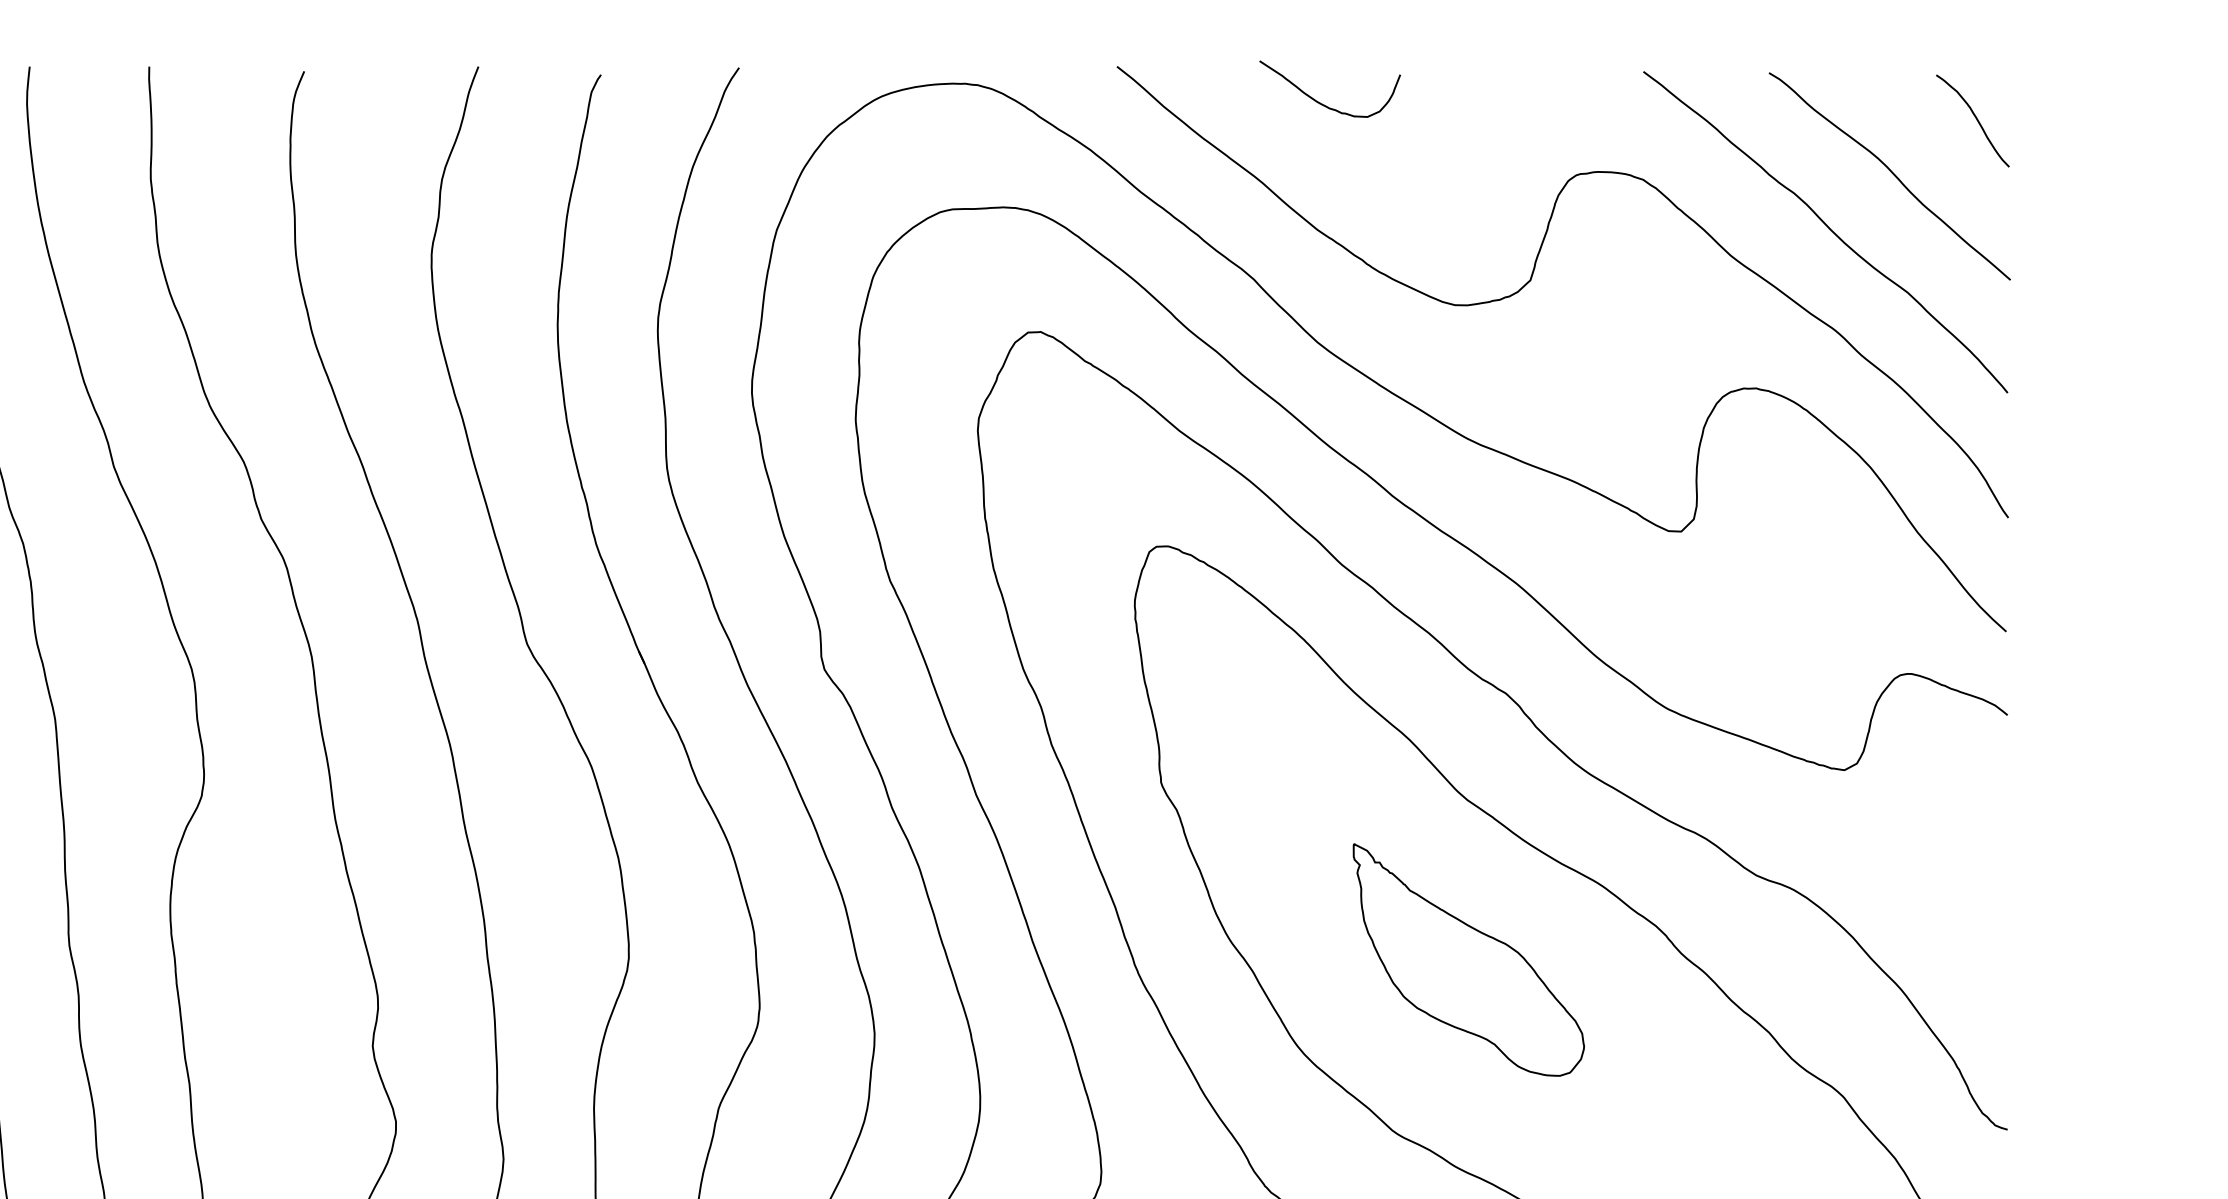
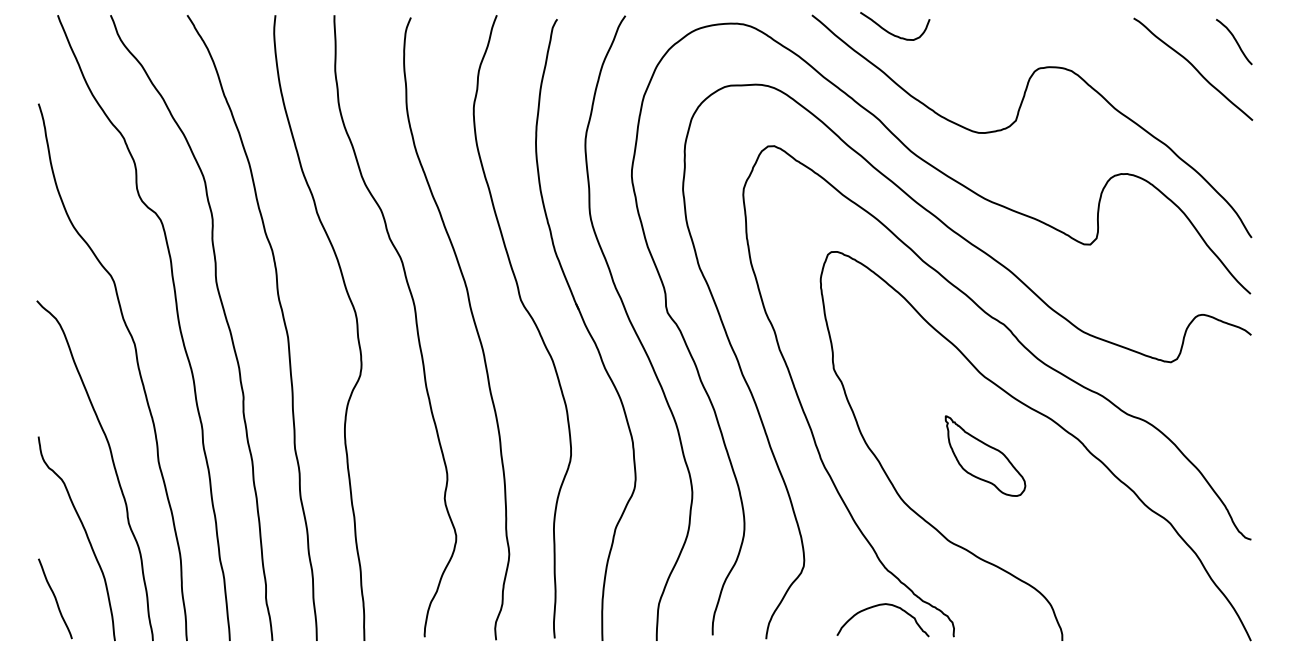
curve: (1324, 103) -> (892, 33), moved
curve: (1827, 229) -> (1162, 95), removed
part: (1468, 958) -> (985, 455), size x0.7

